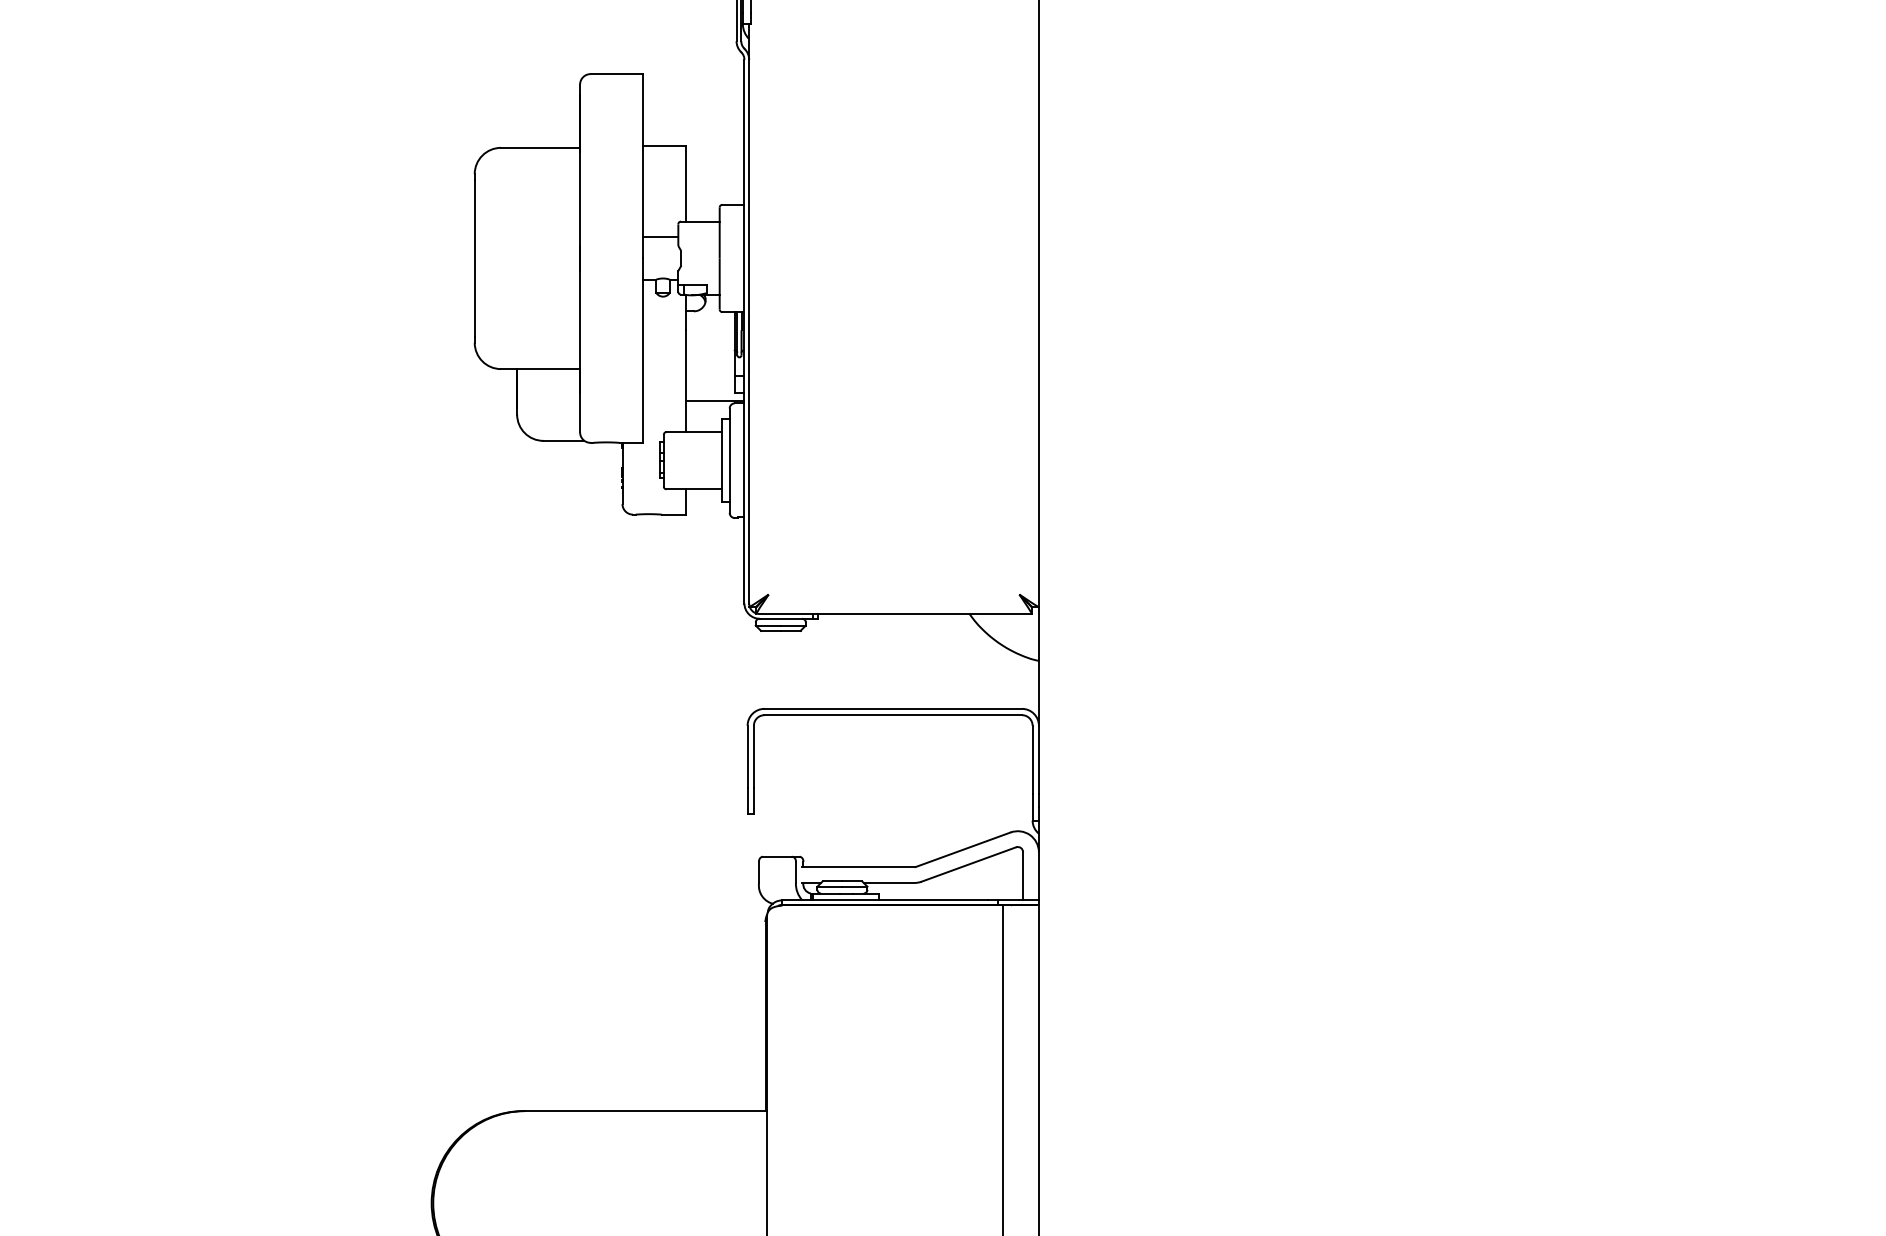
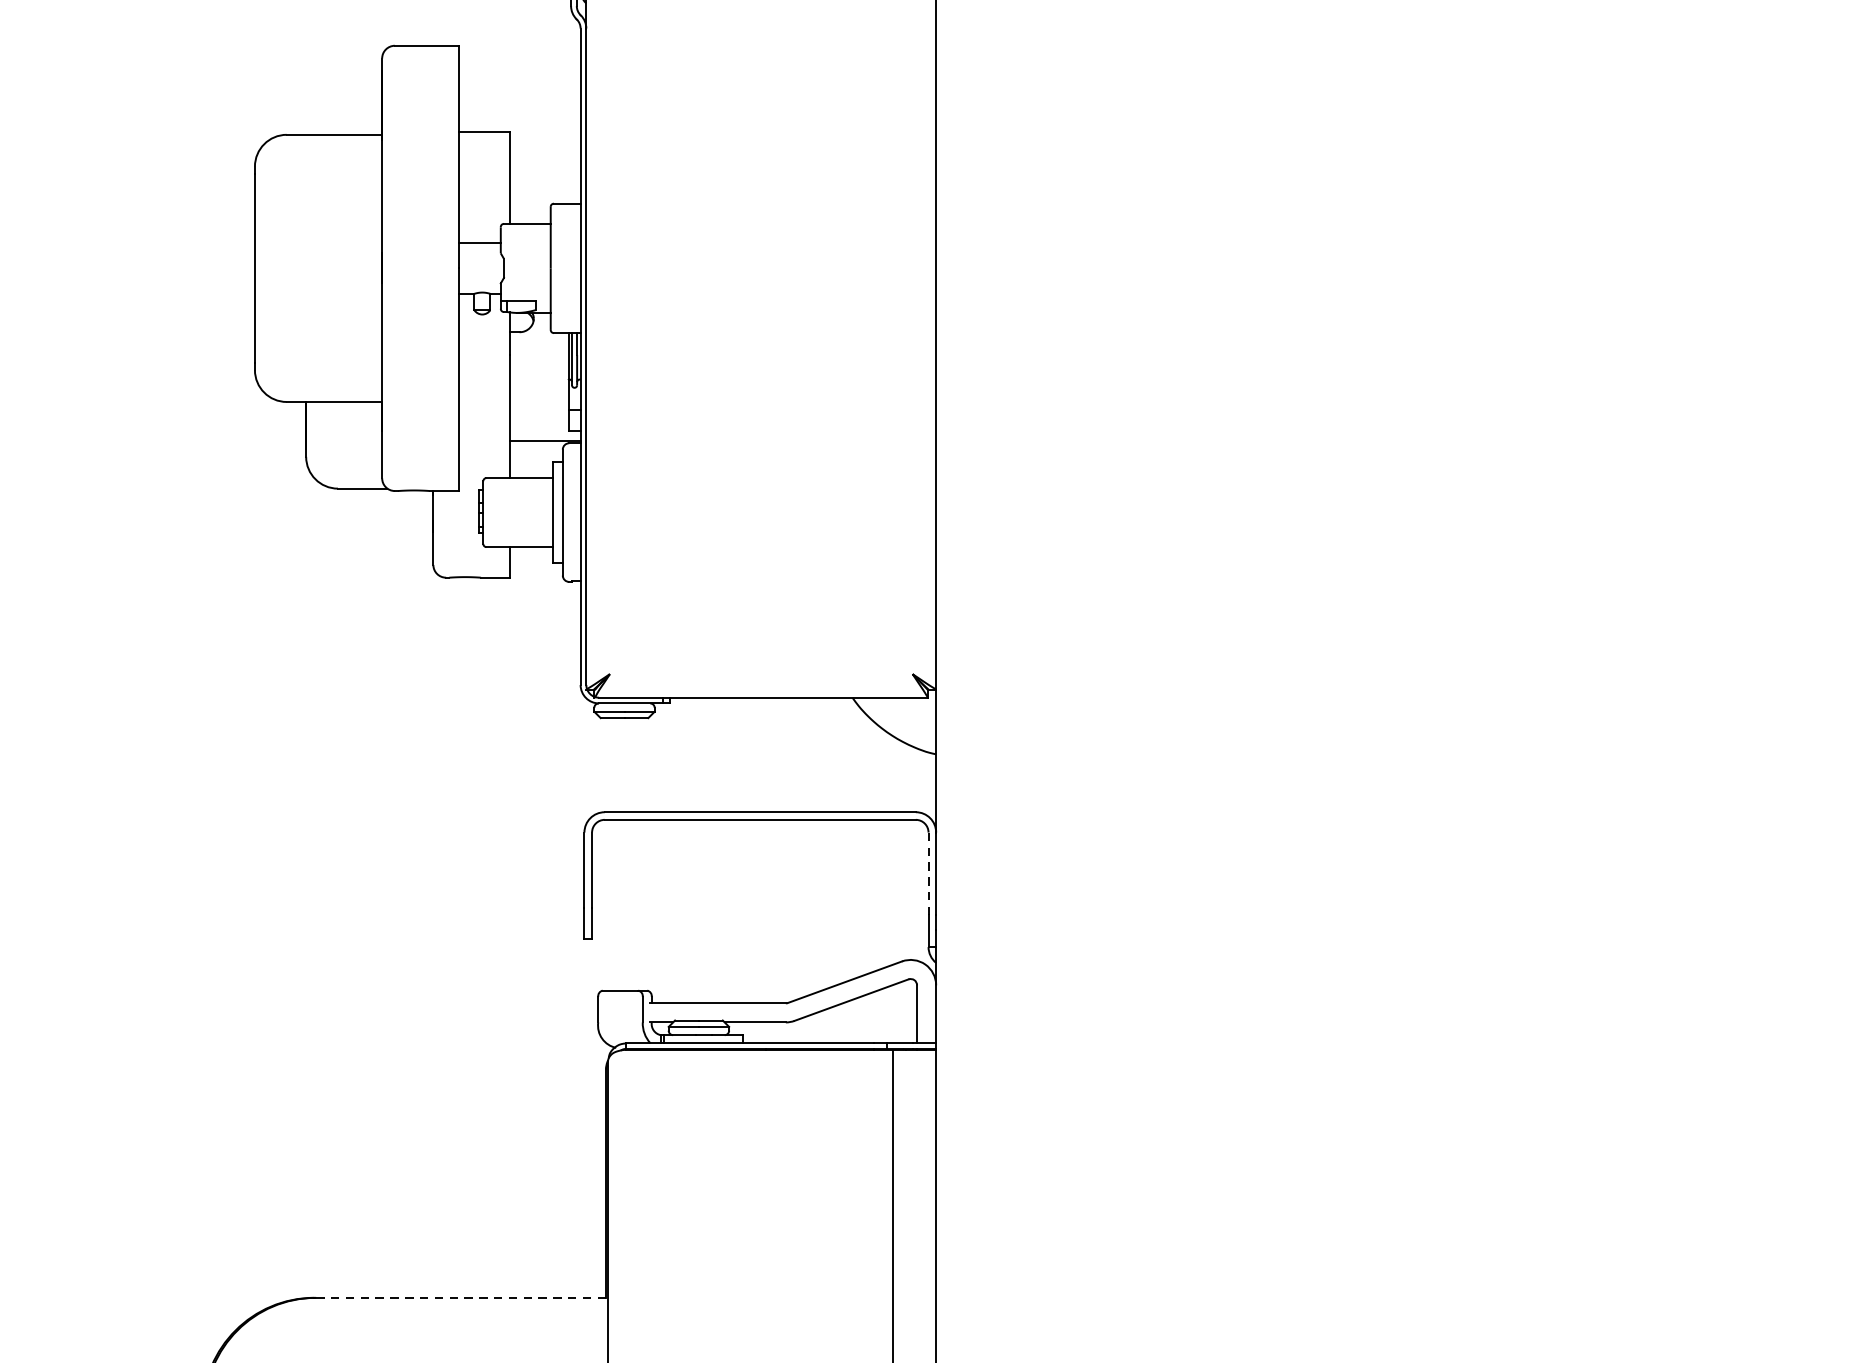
line: (1032, 759) -> (928, 873), solid -> dashed
line: (646, 1111) -> (462, 1298), solid -> dashed

